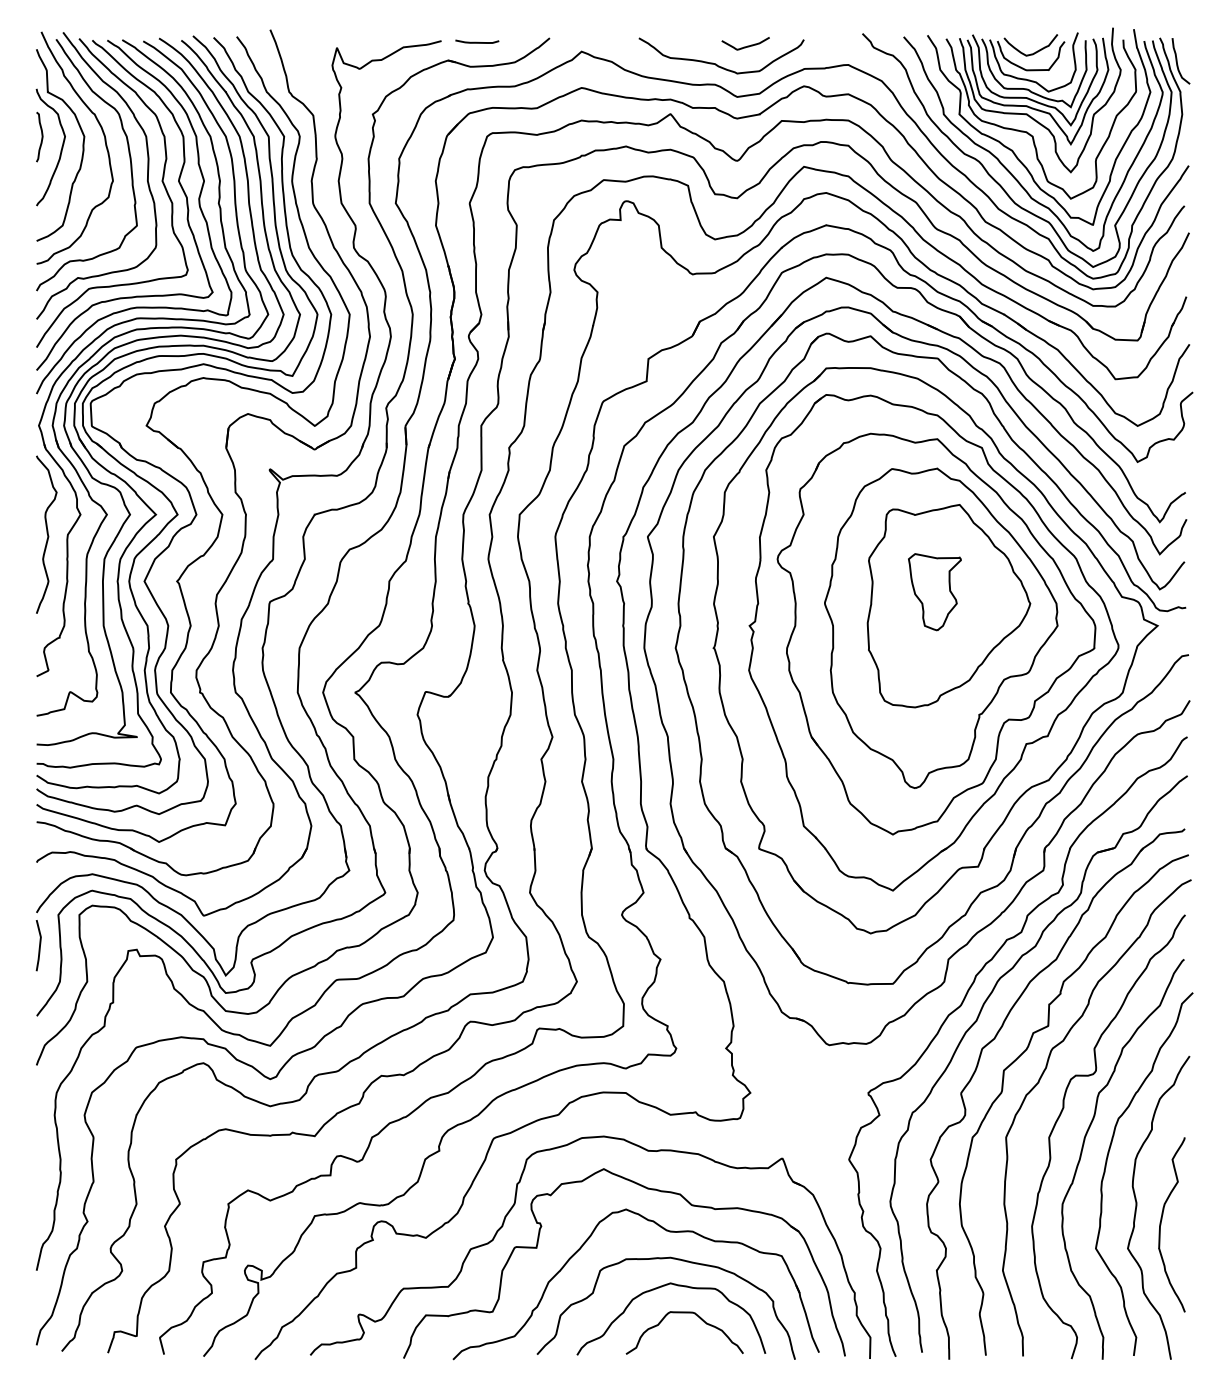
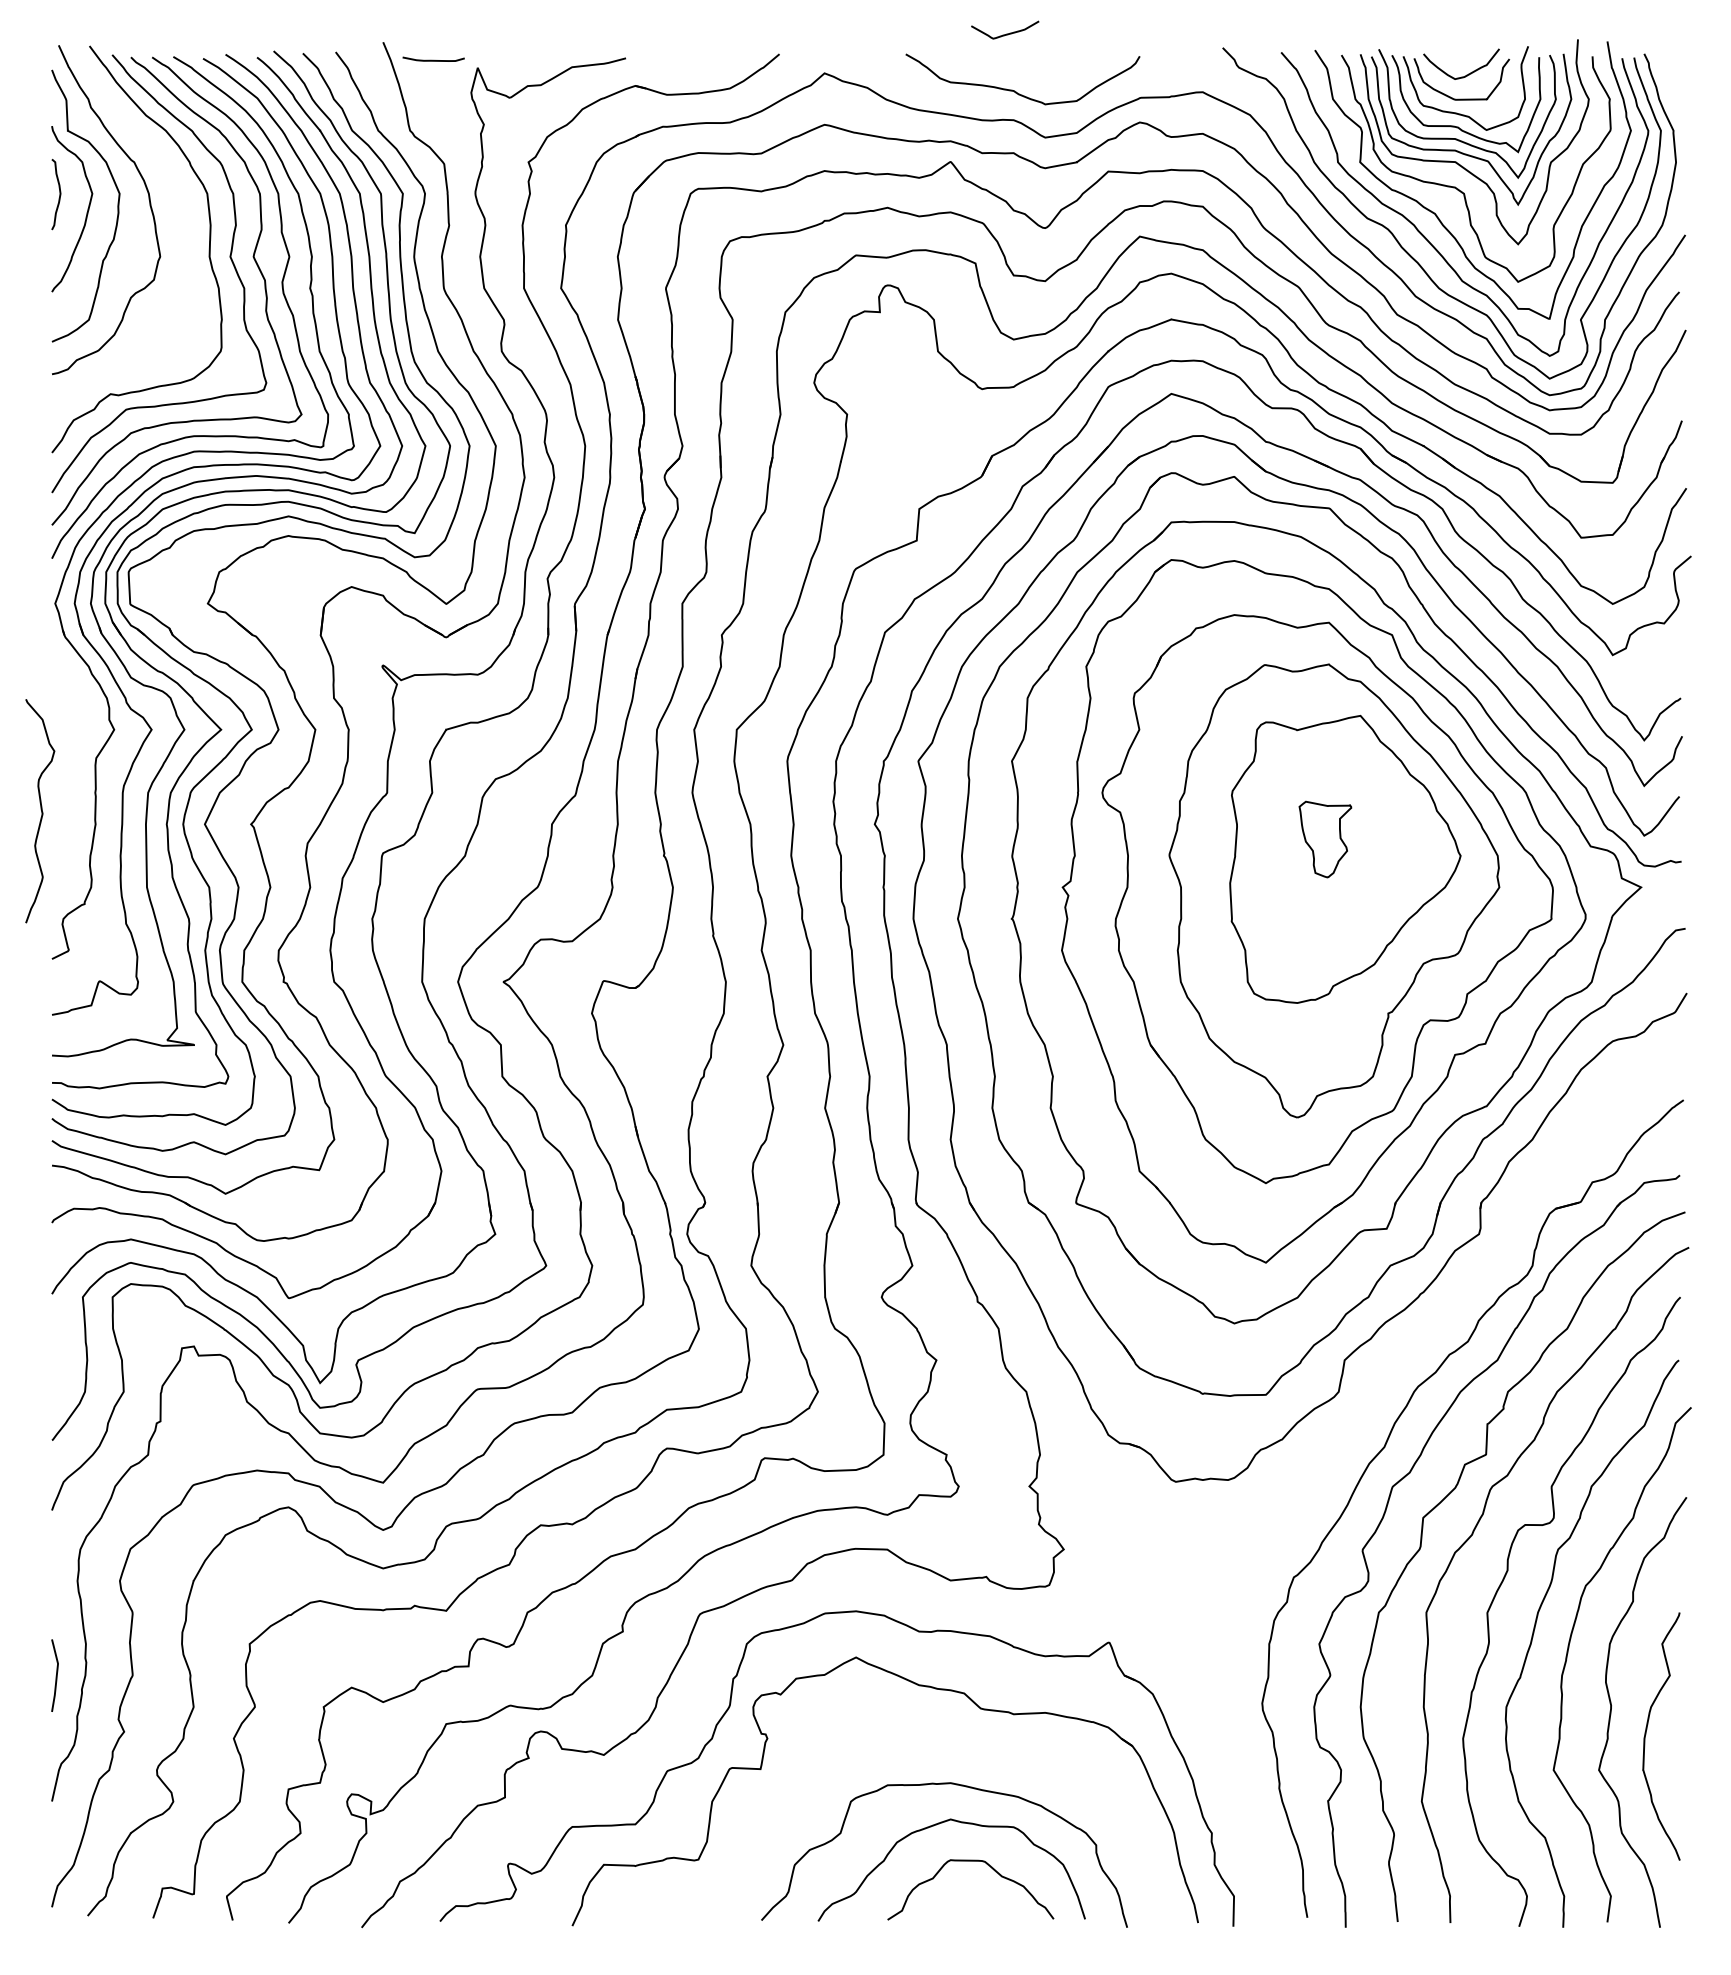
curve: (477, 41) -> (433, 59), moved
curve: (746, 46) -> (1006, 33), moved
curve: (1177, 61) -> (1669, 87), removed
curve: (129, 156) -> (183, 222), removed
curve: (47, 534) -> (41, 811), moved
part: (934, 592) -> (1325, 839), size x0.7
curve: (39, 945) -> (55, 1675), moved
part: (961, 1005) -> (1363, 1425), removed
part: (664, 1229) -> (941, 1743), removed

